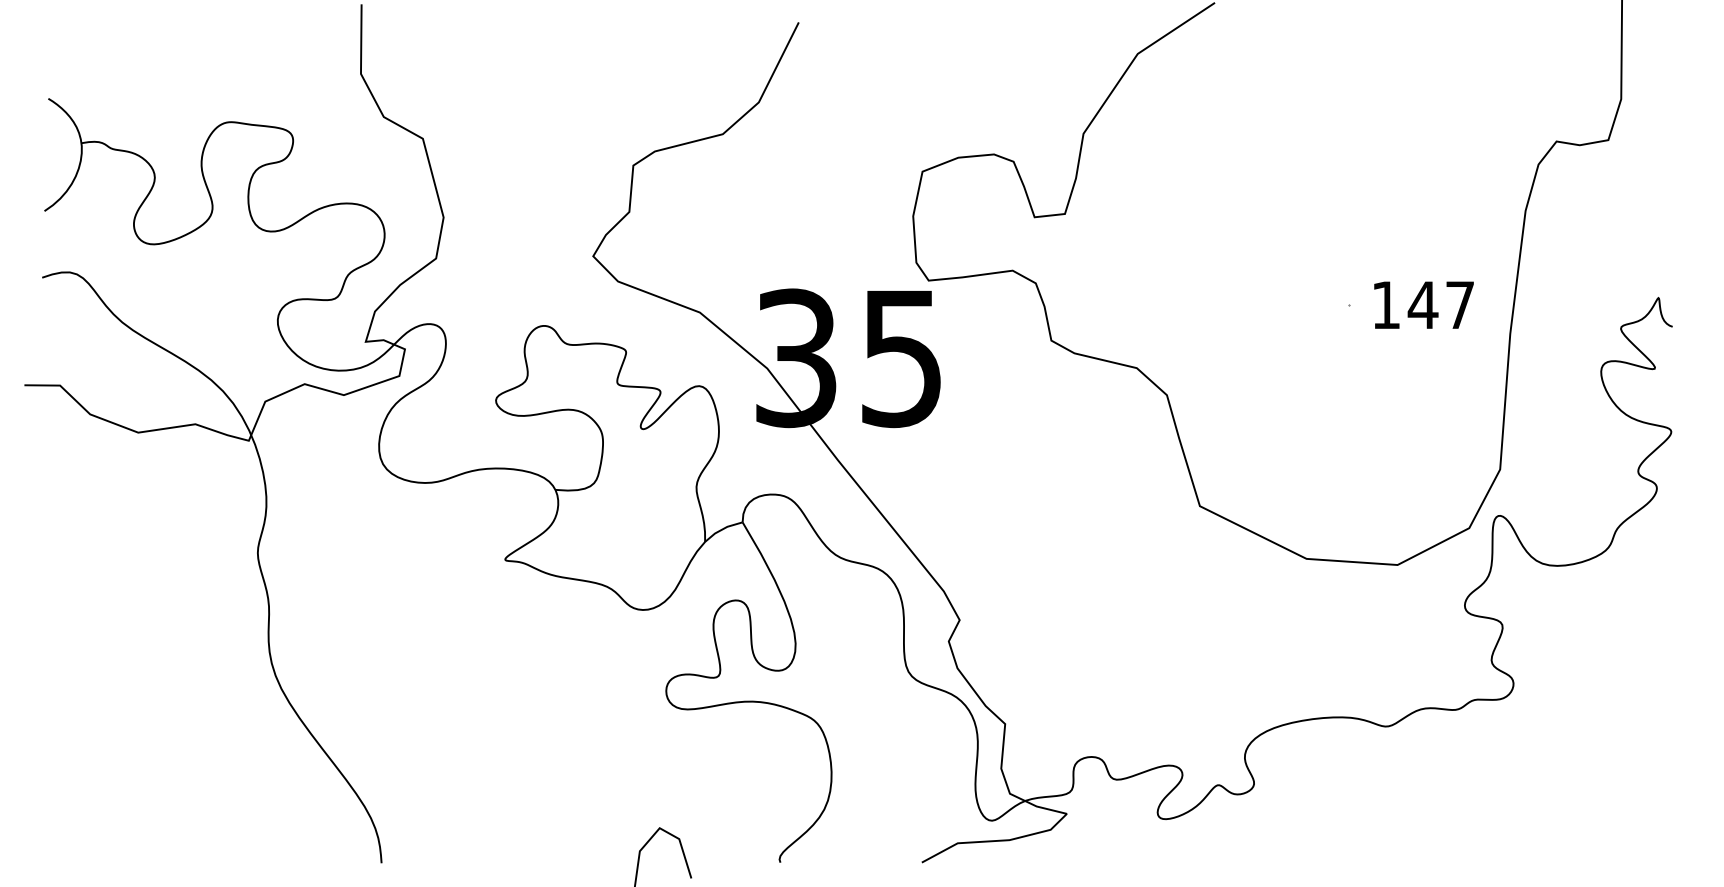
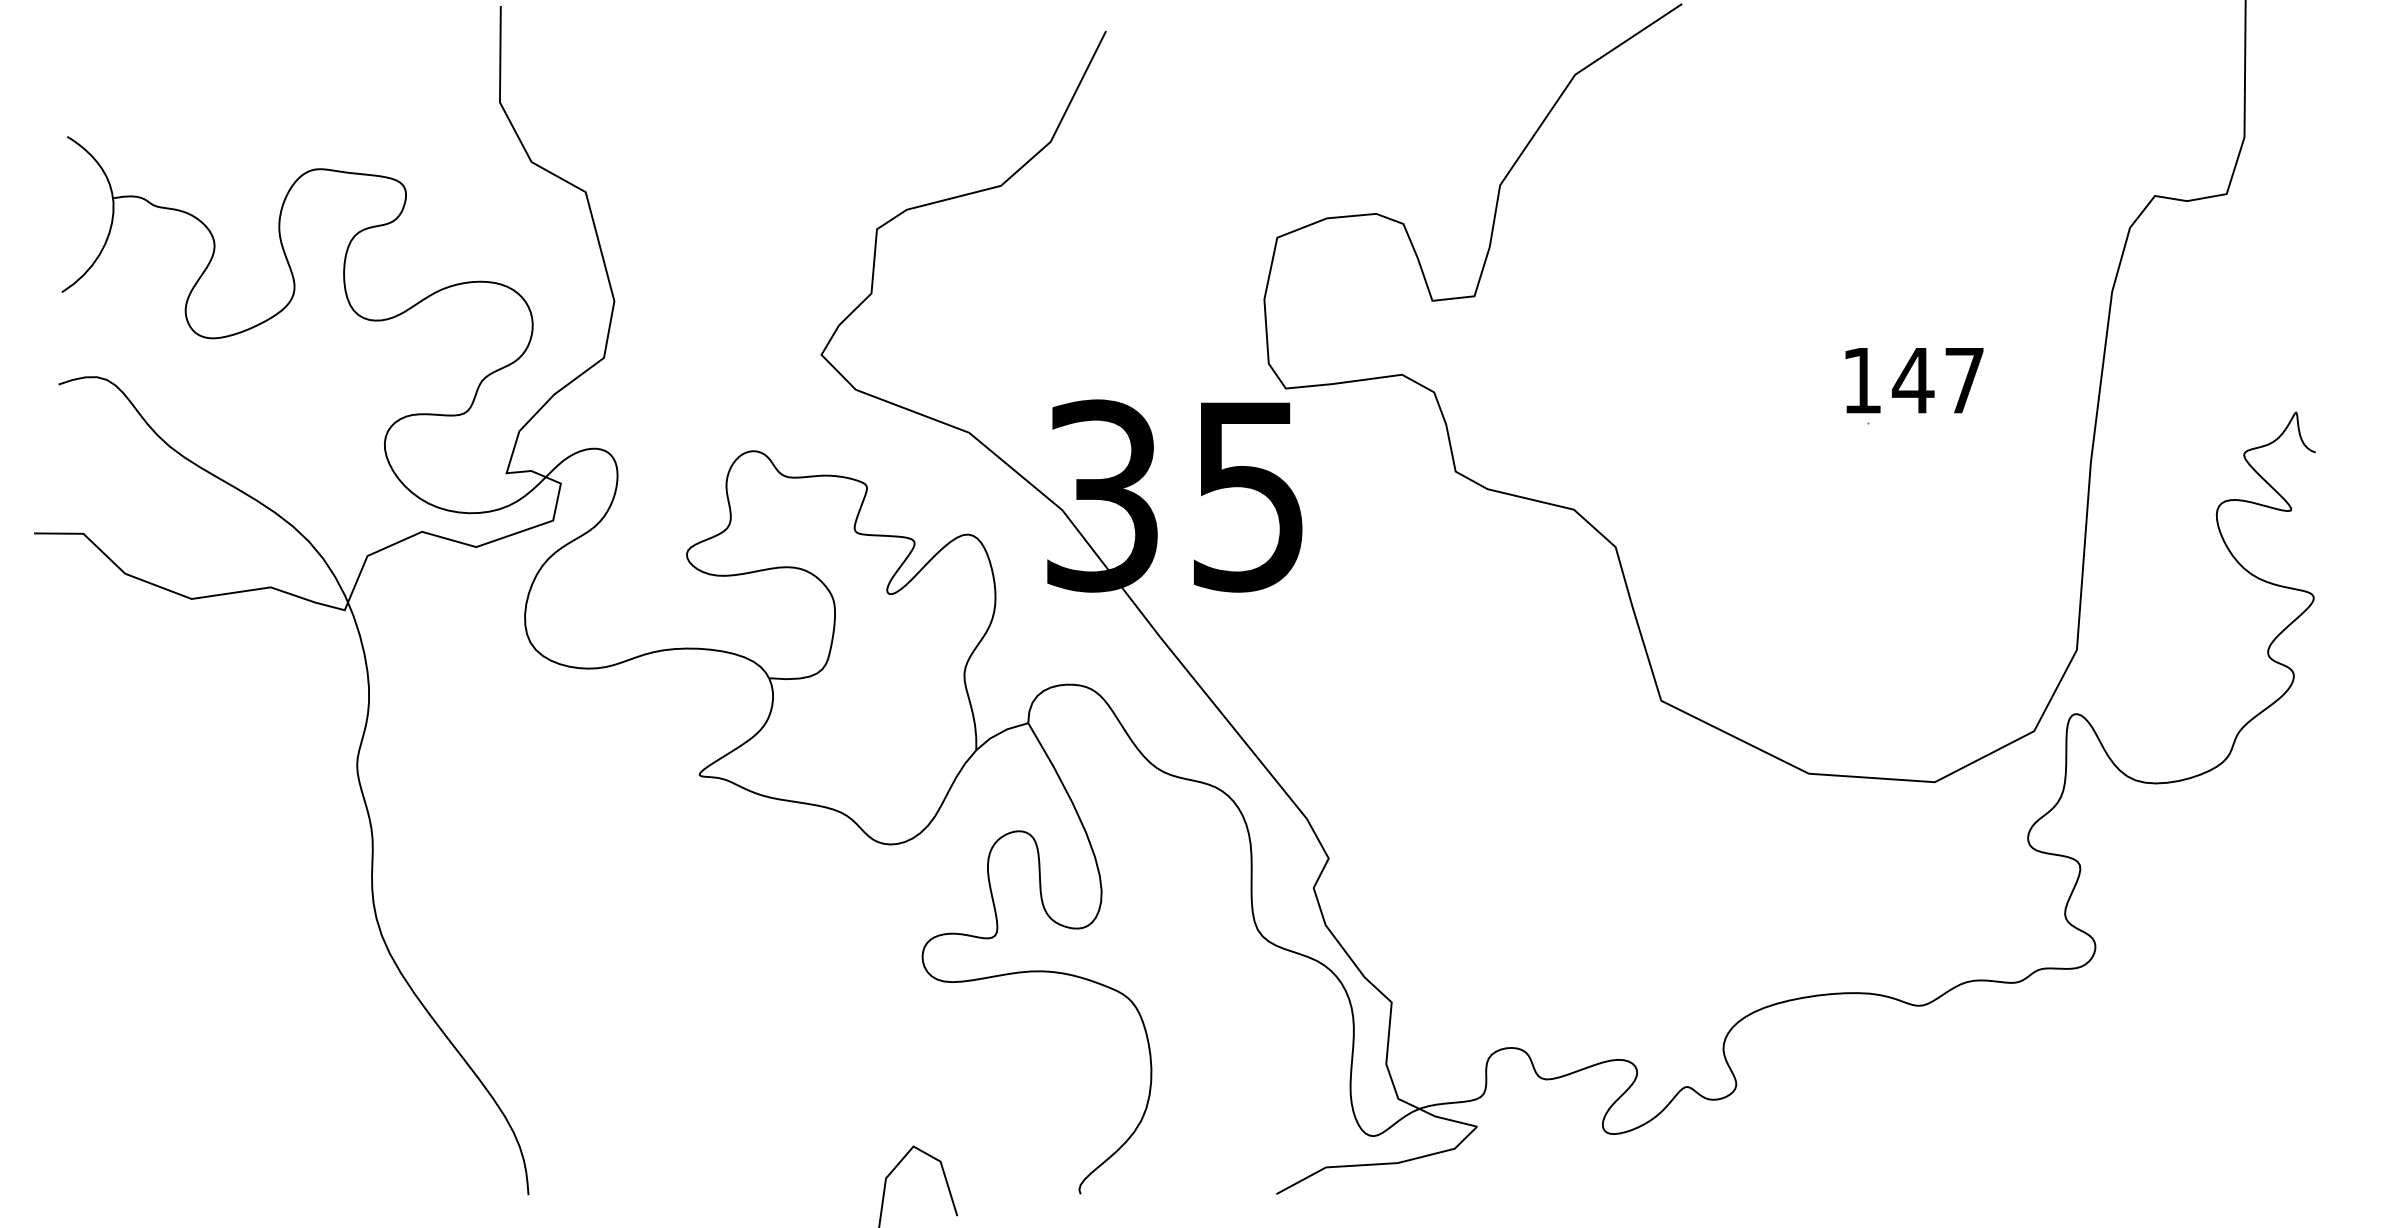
text: (1424, 305) -> (1914, 380), moved

